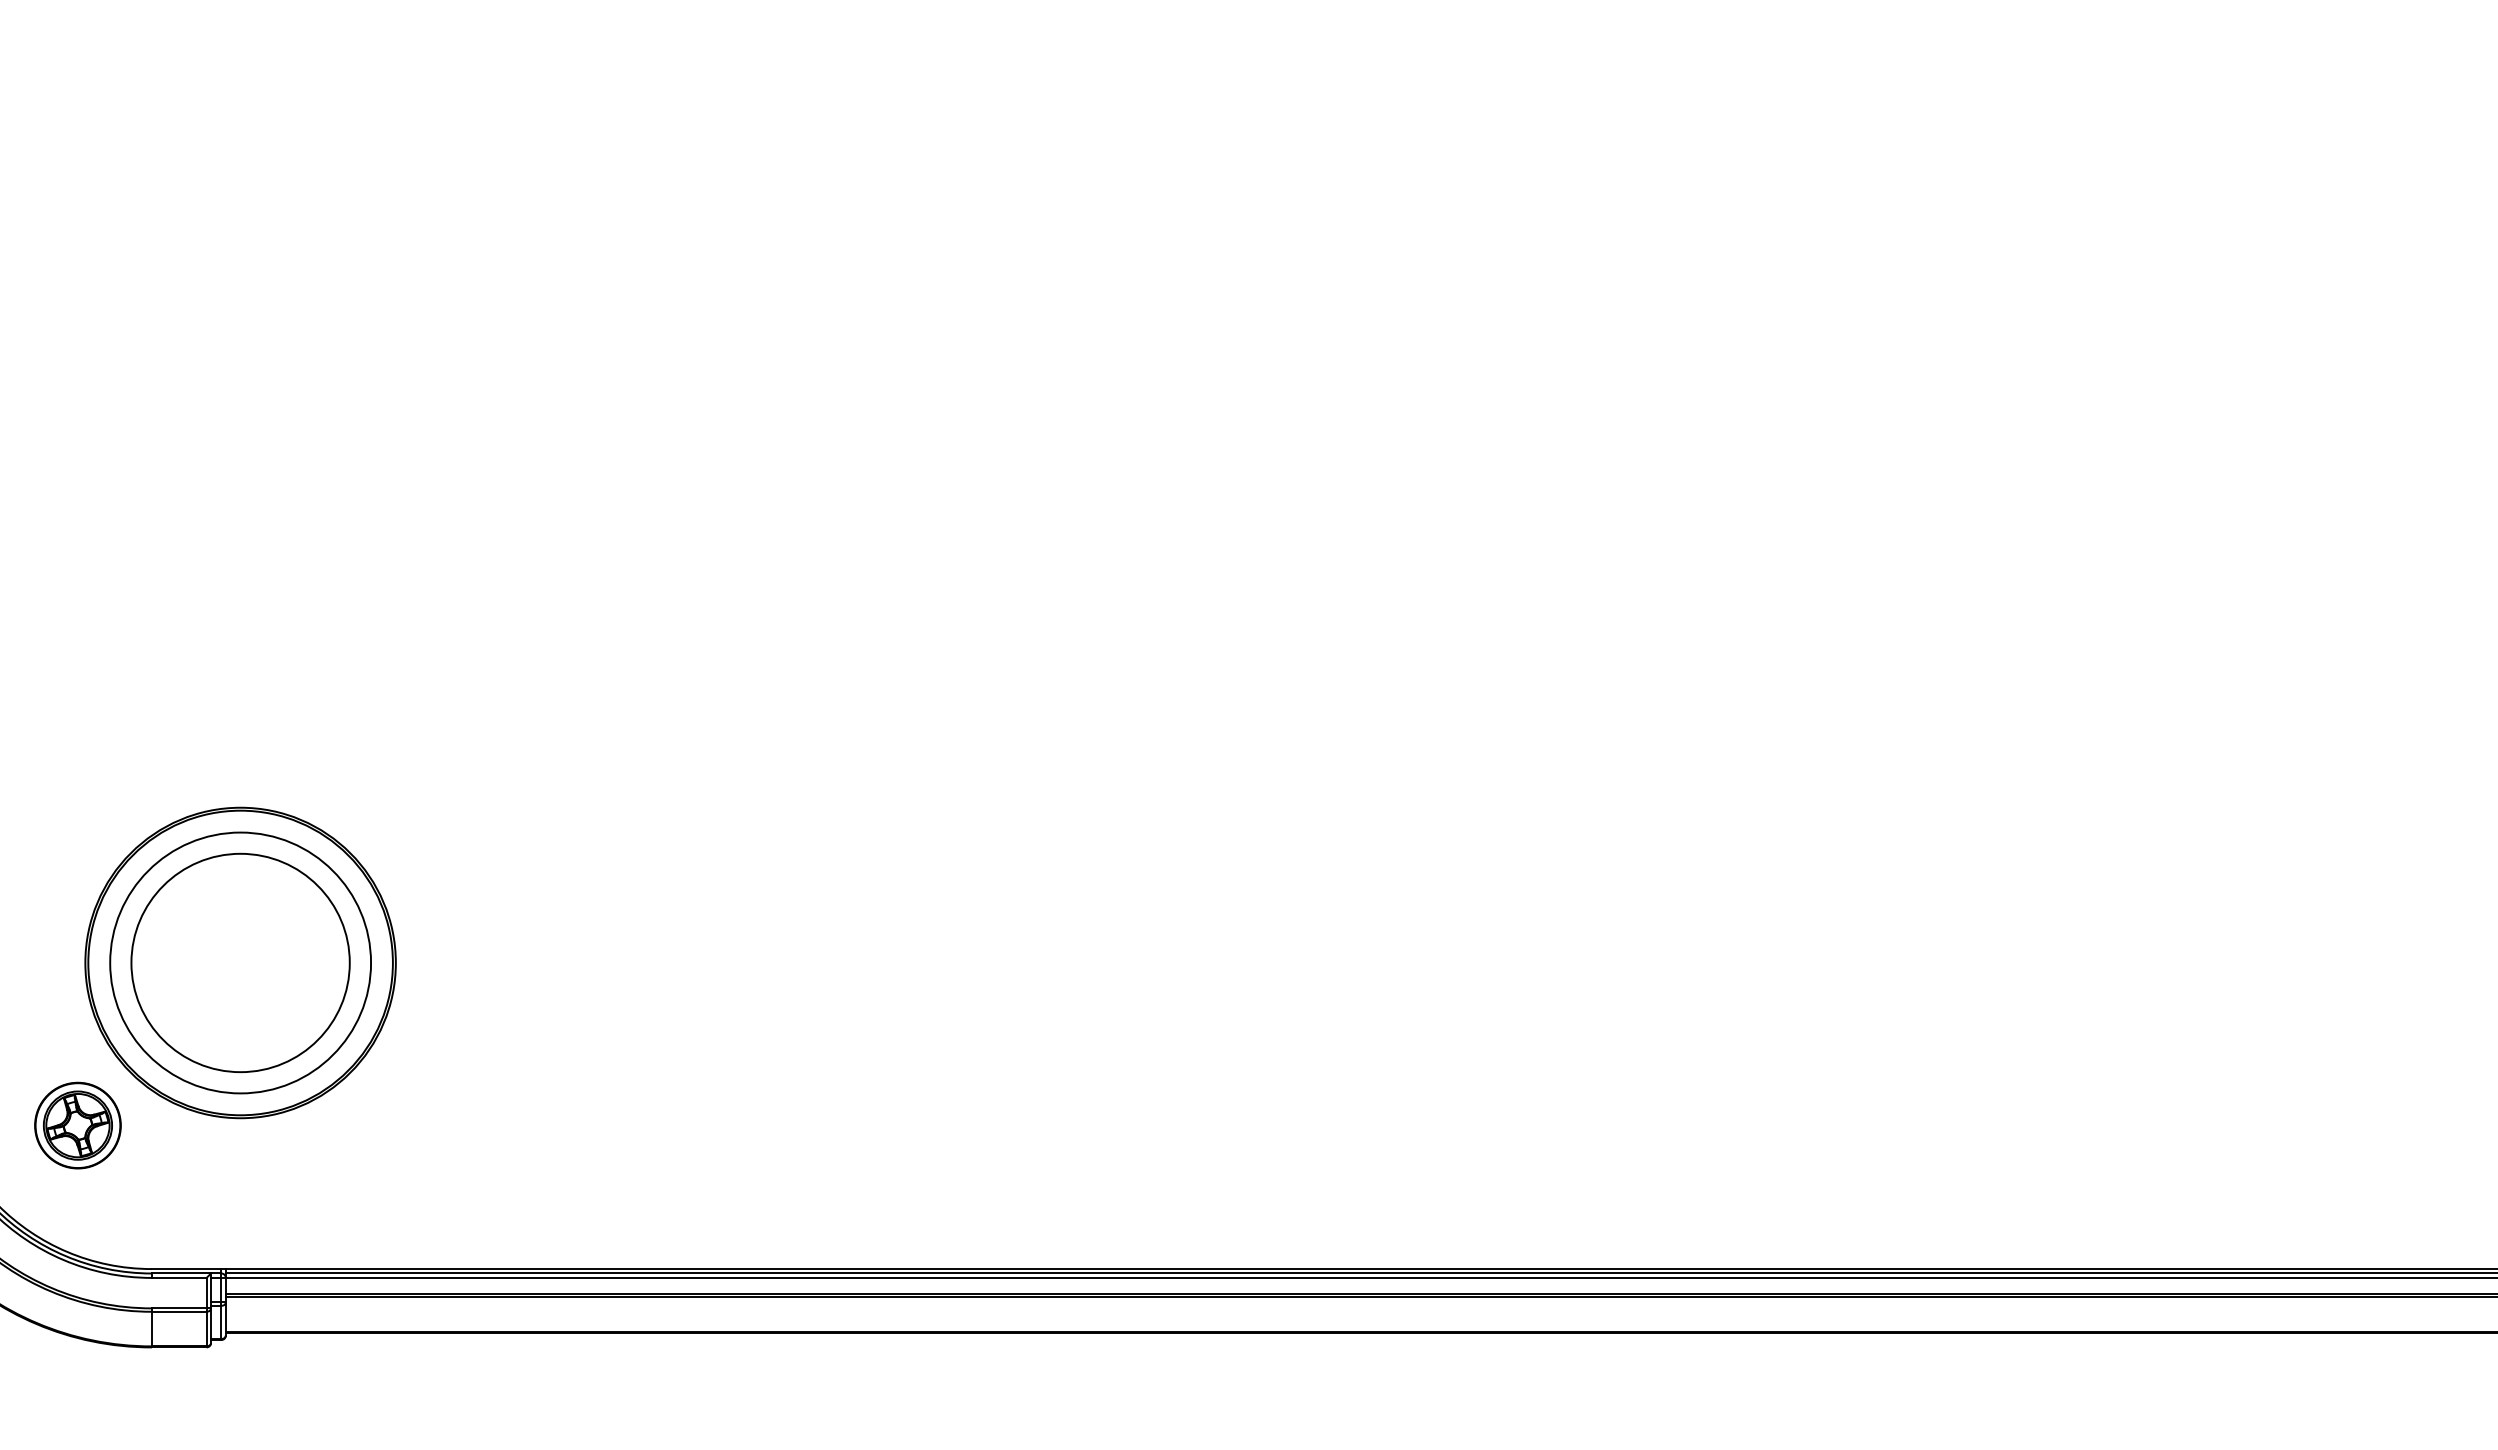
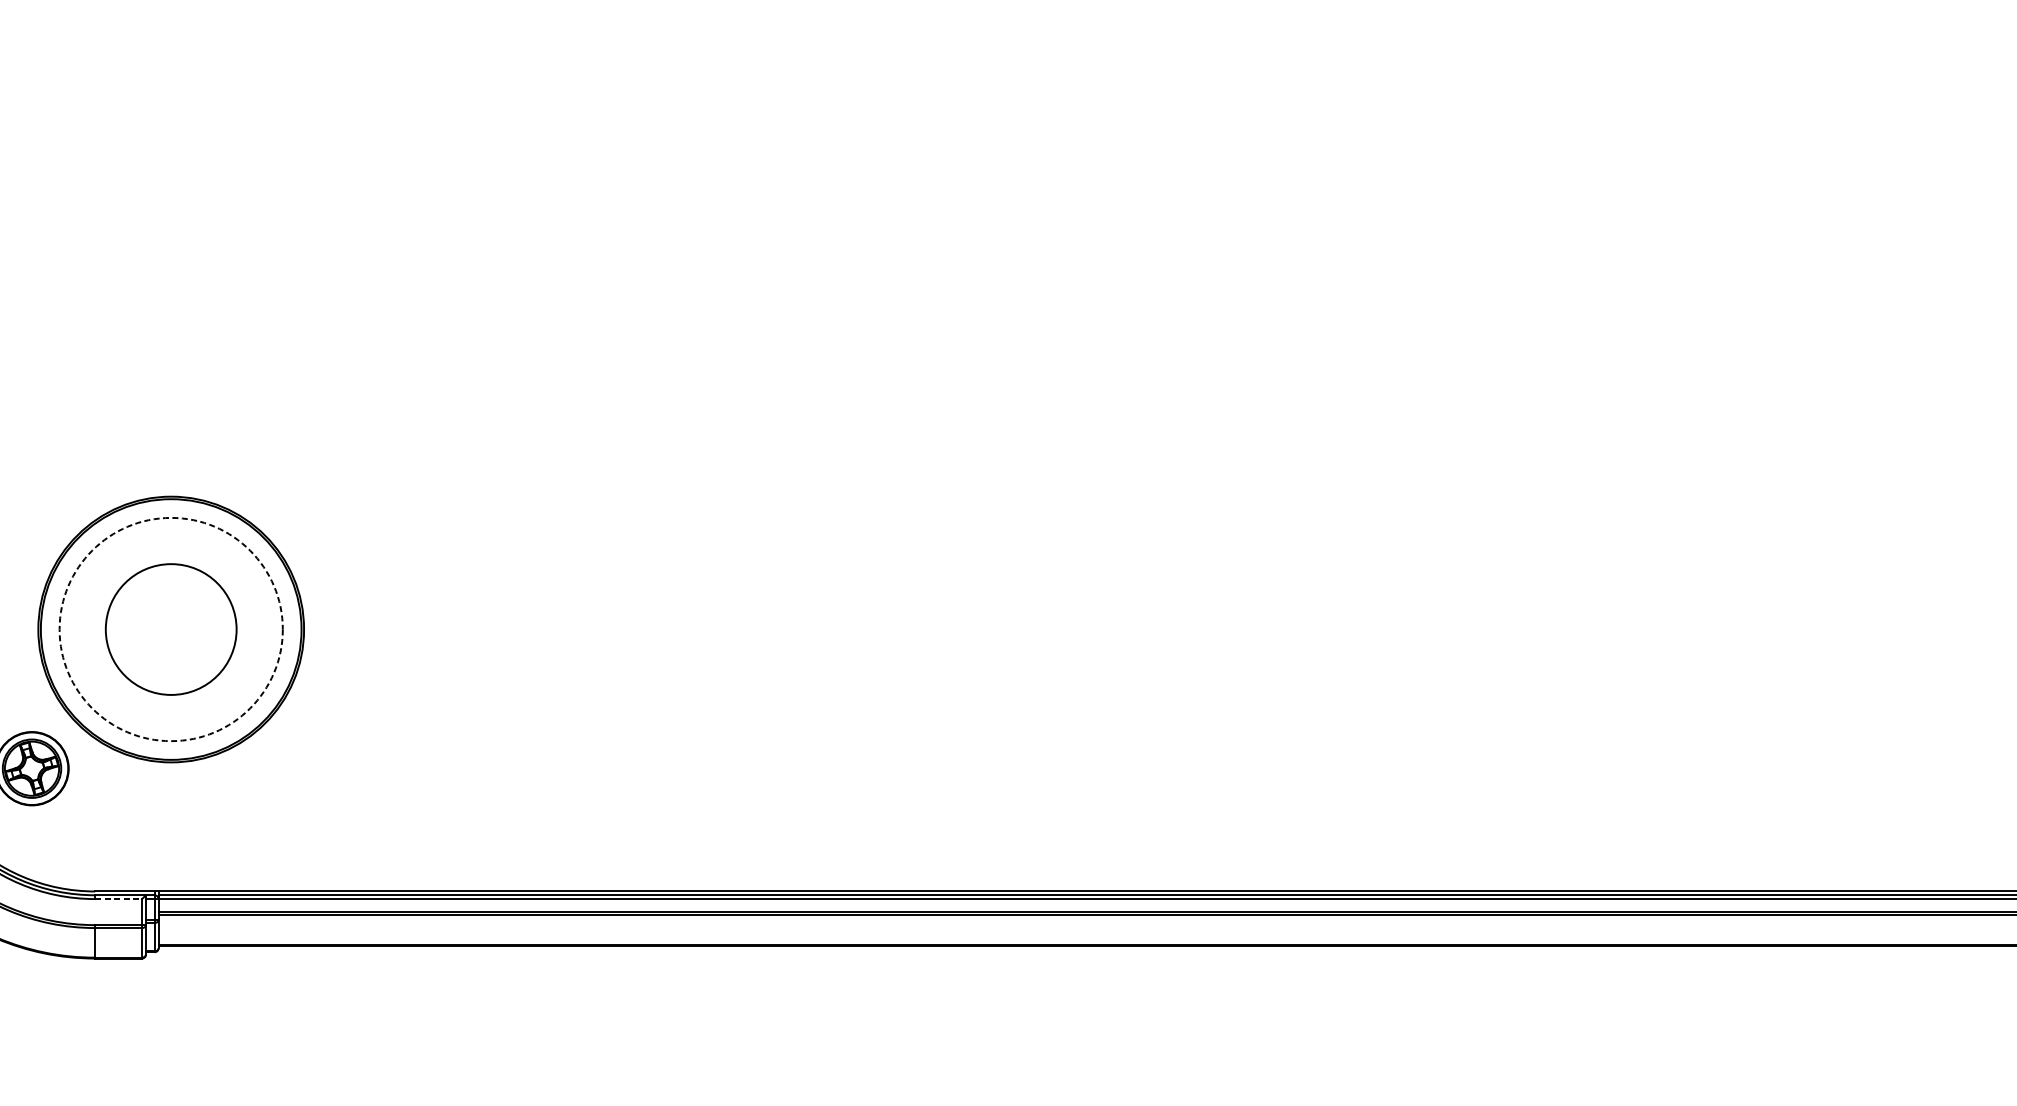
circle: (240, 962) -> (171, 629), size x0.7
circle: (240, 962) -> (171, 629), solid -> dashed
line: (179, 1277) -> (118, 898), solid -> dashed

